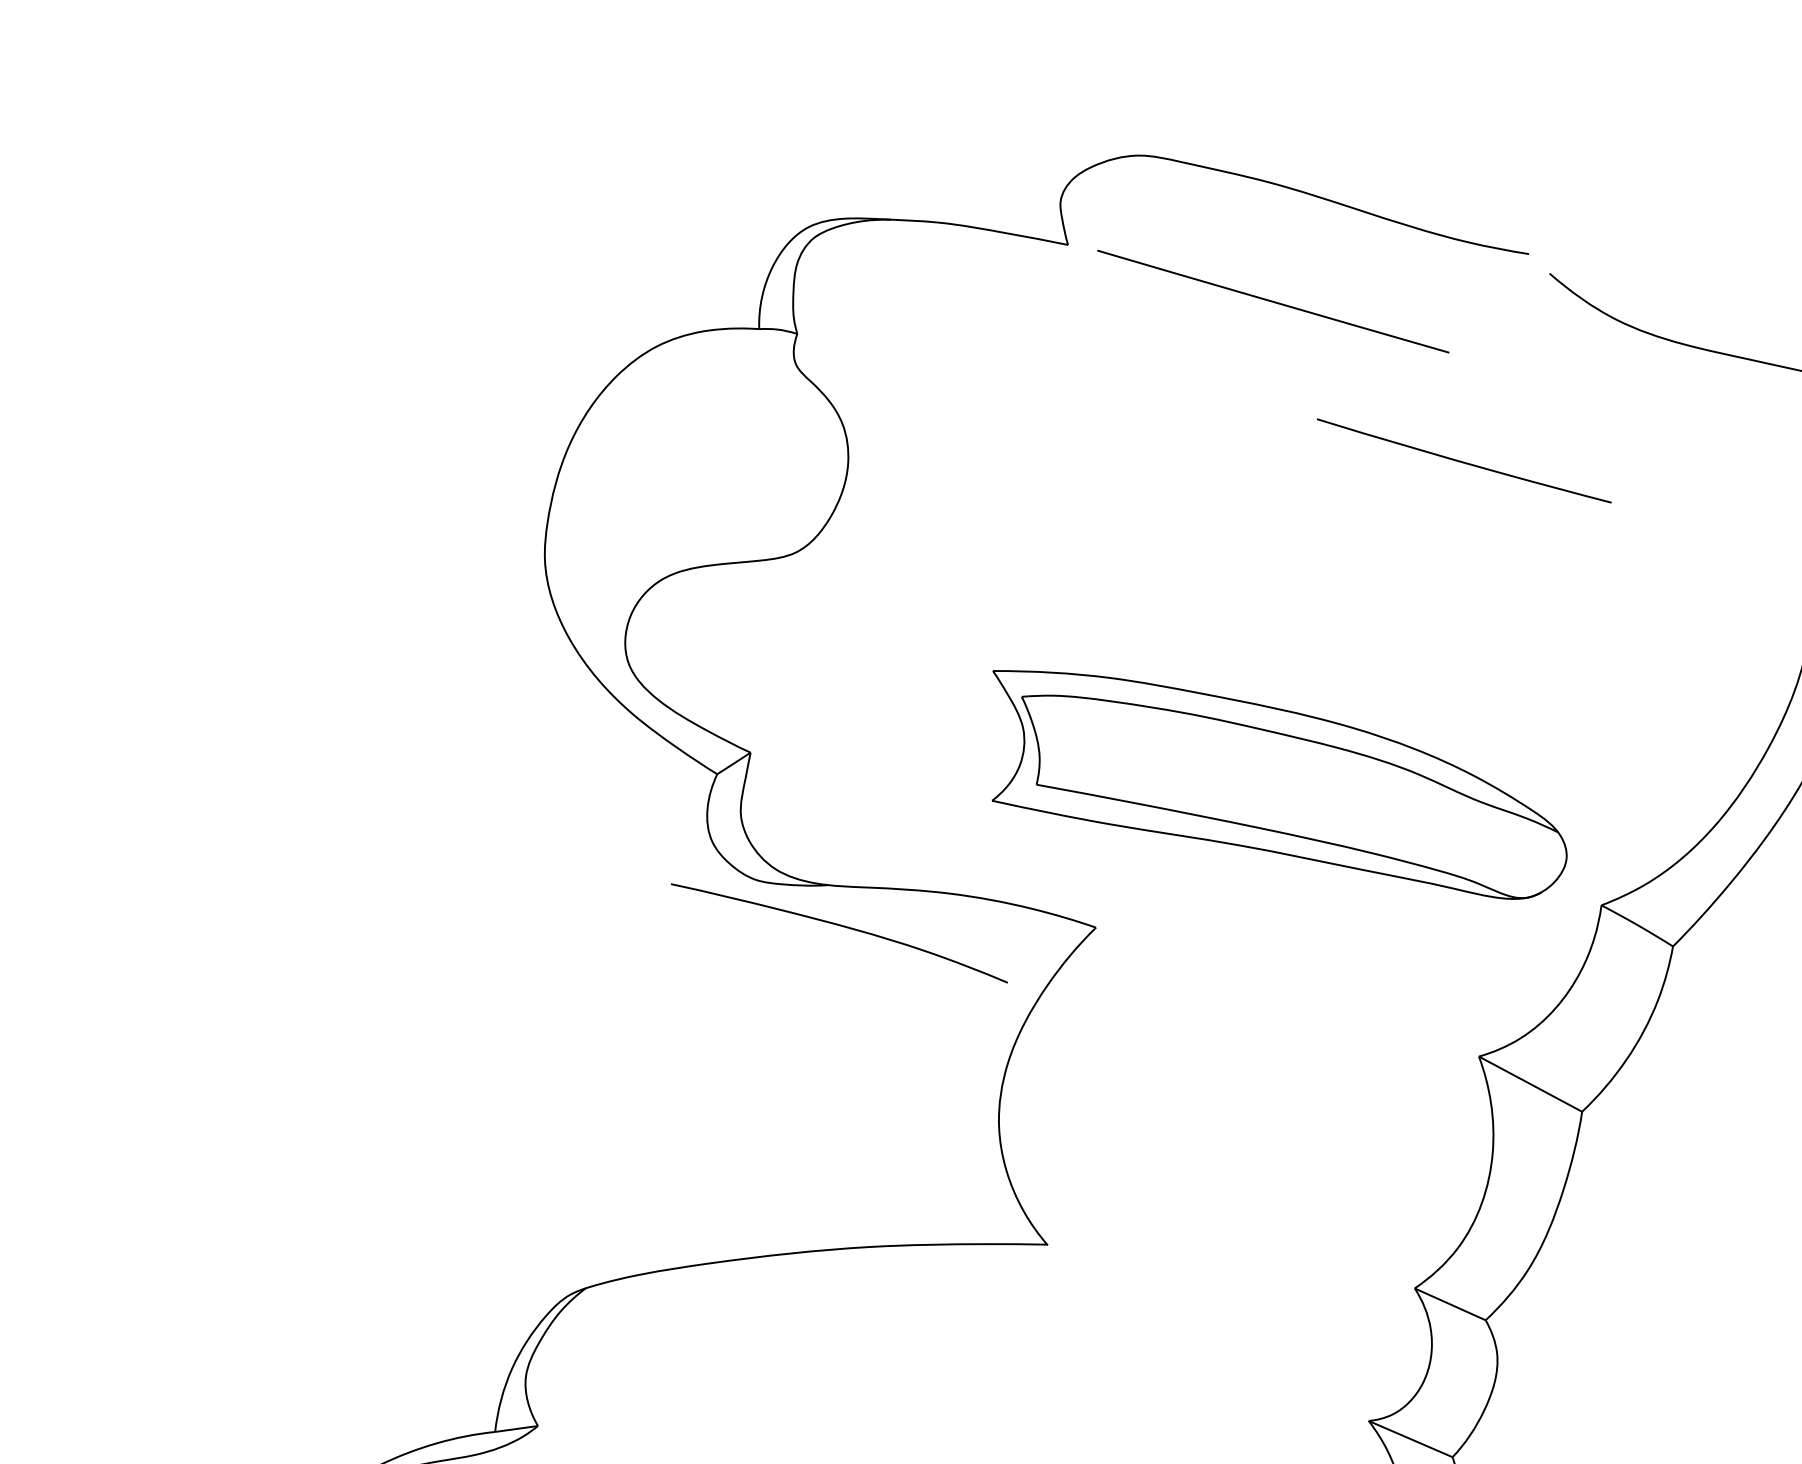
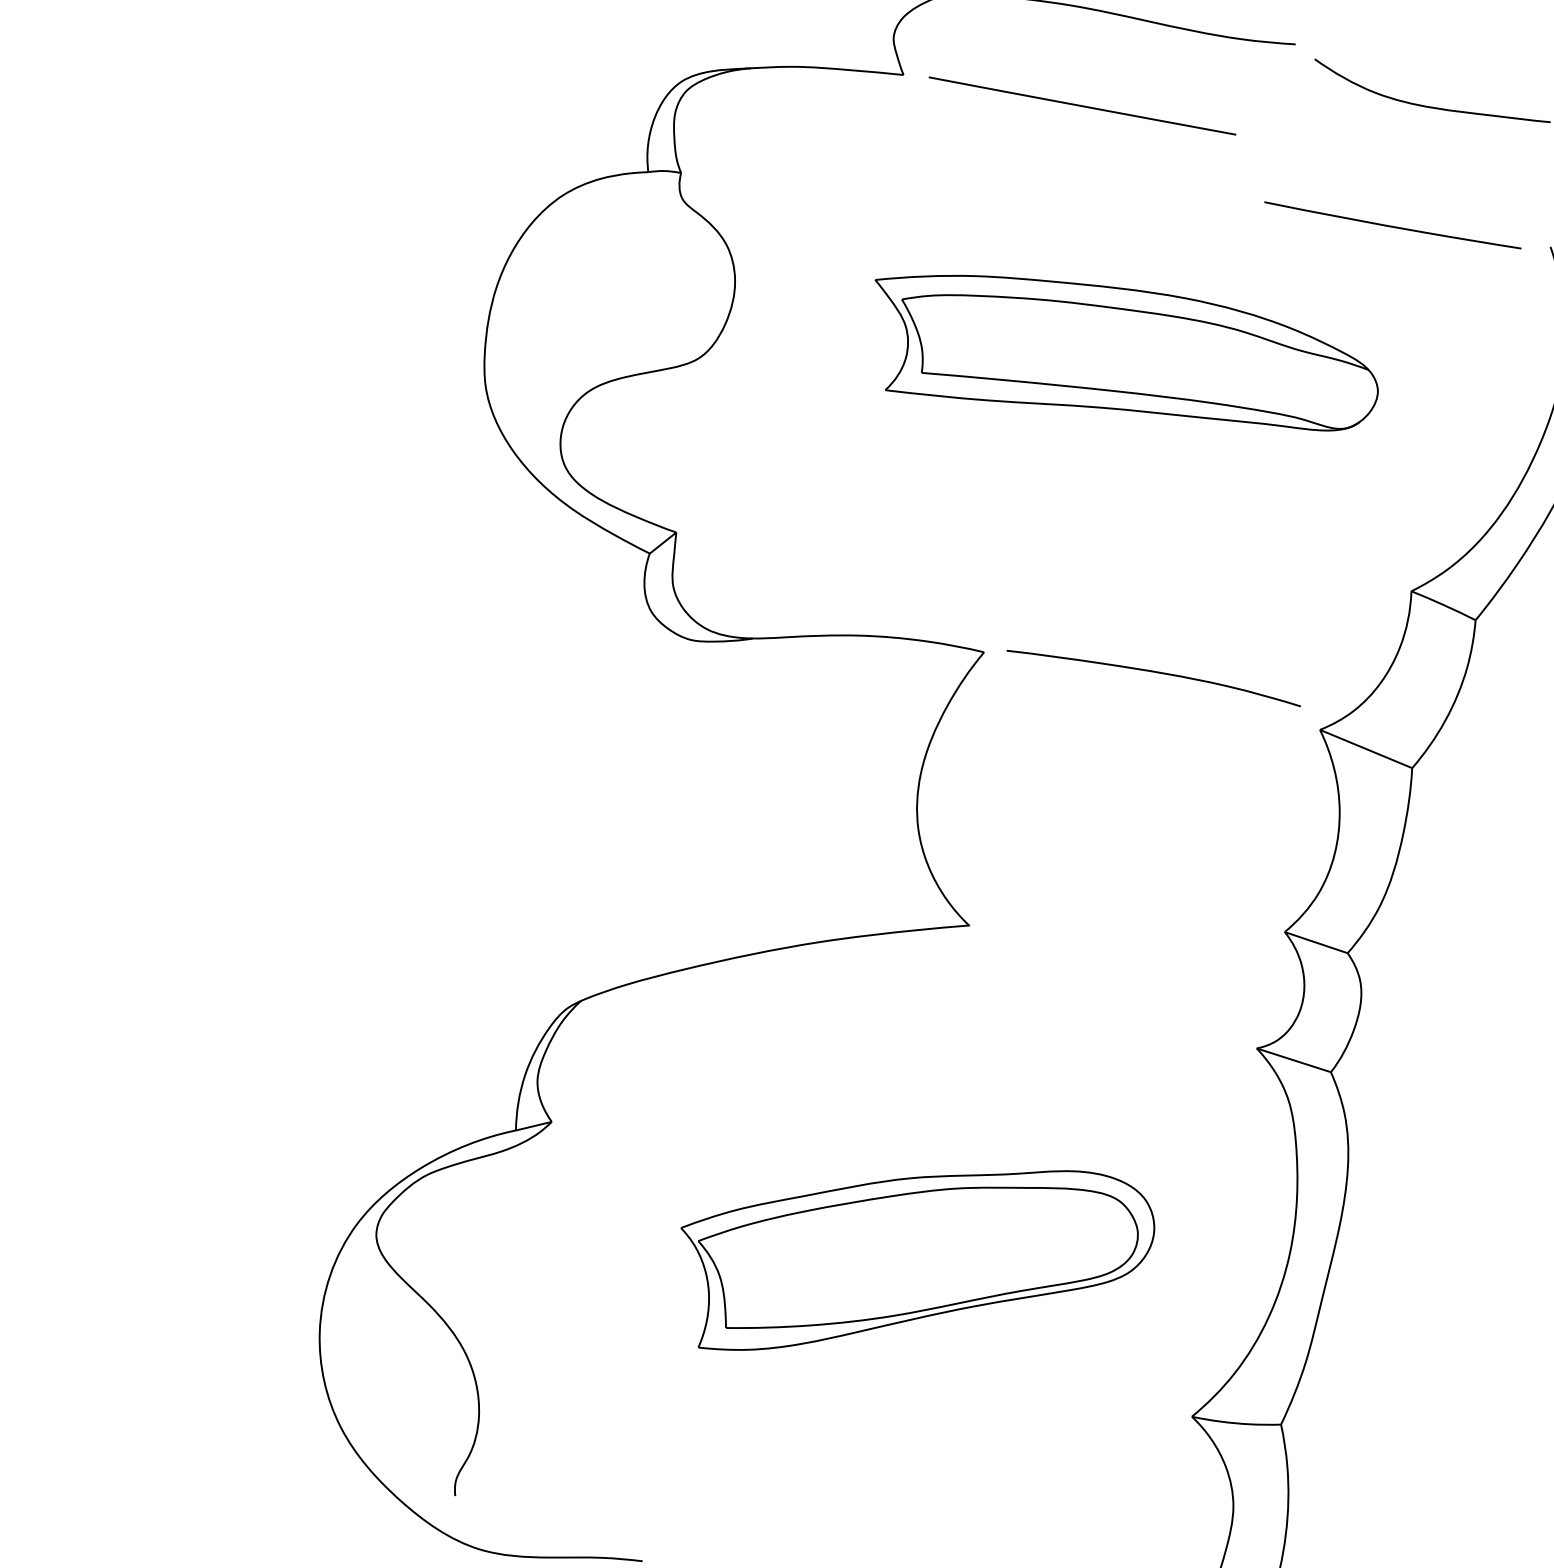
curve: (1463, 461) -> (1392, 225), moved
part: (1277, 785) -> (1126, 353), moved
curve: (843, 927) -> (1156, 673), moved

